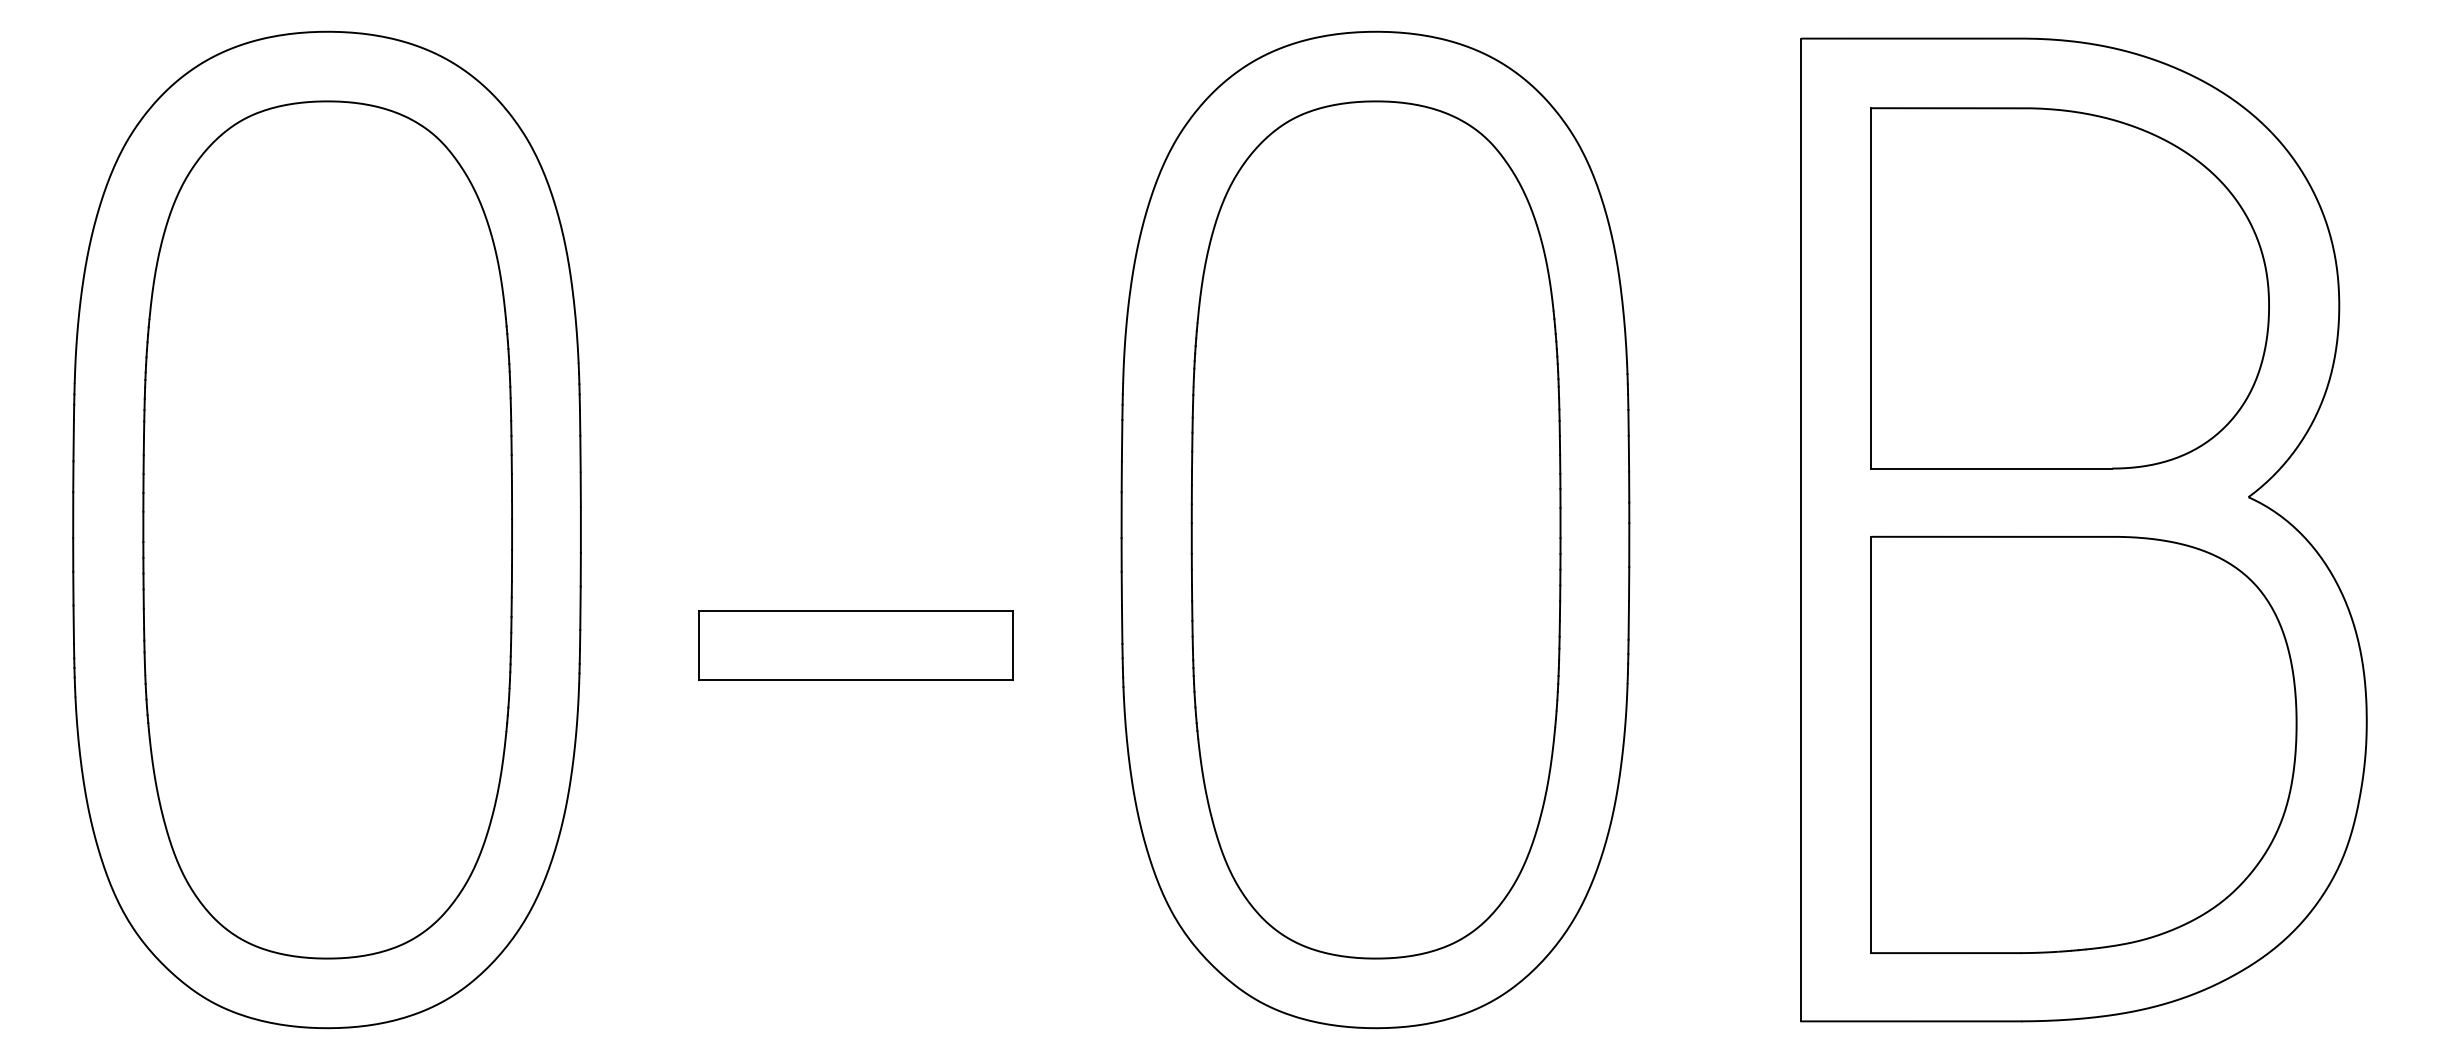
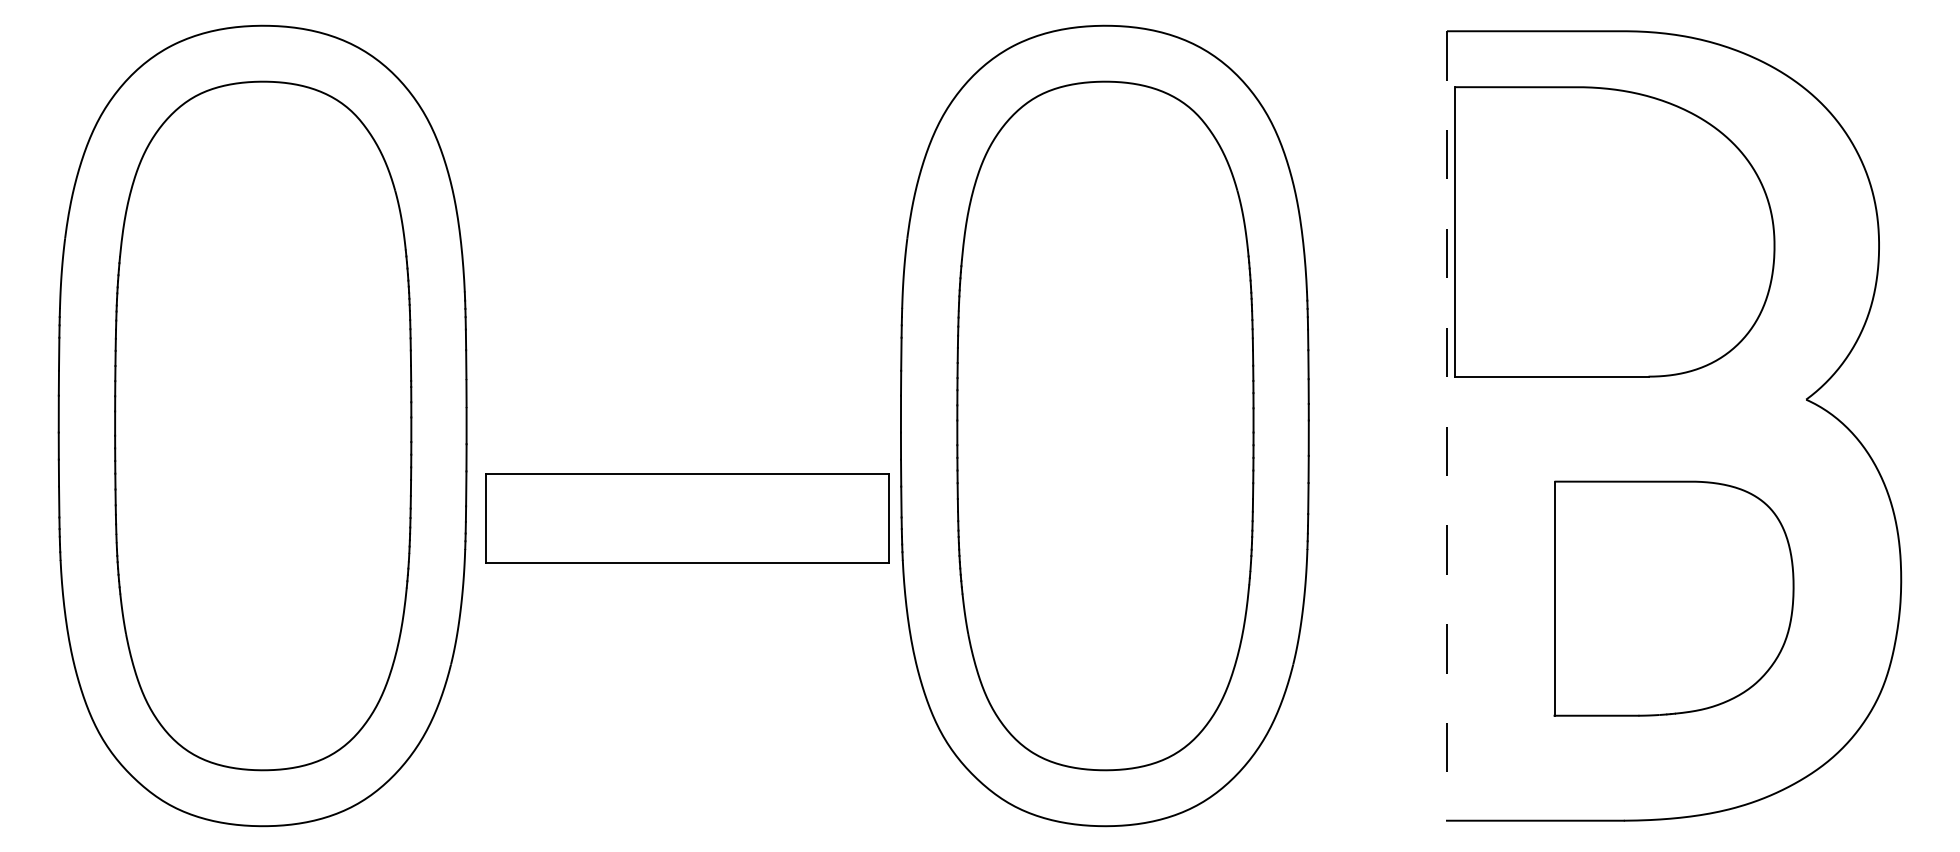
part: (2069, 288) -> (1614, 232), moved
line: (1801, 530) -> (1447, 426), solid -> dashed
part: (855, 645) -> (687, 518), size x1.6
part: (2083, 744) -> (1673, 598), size x0.7

